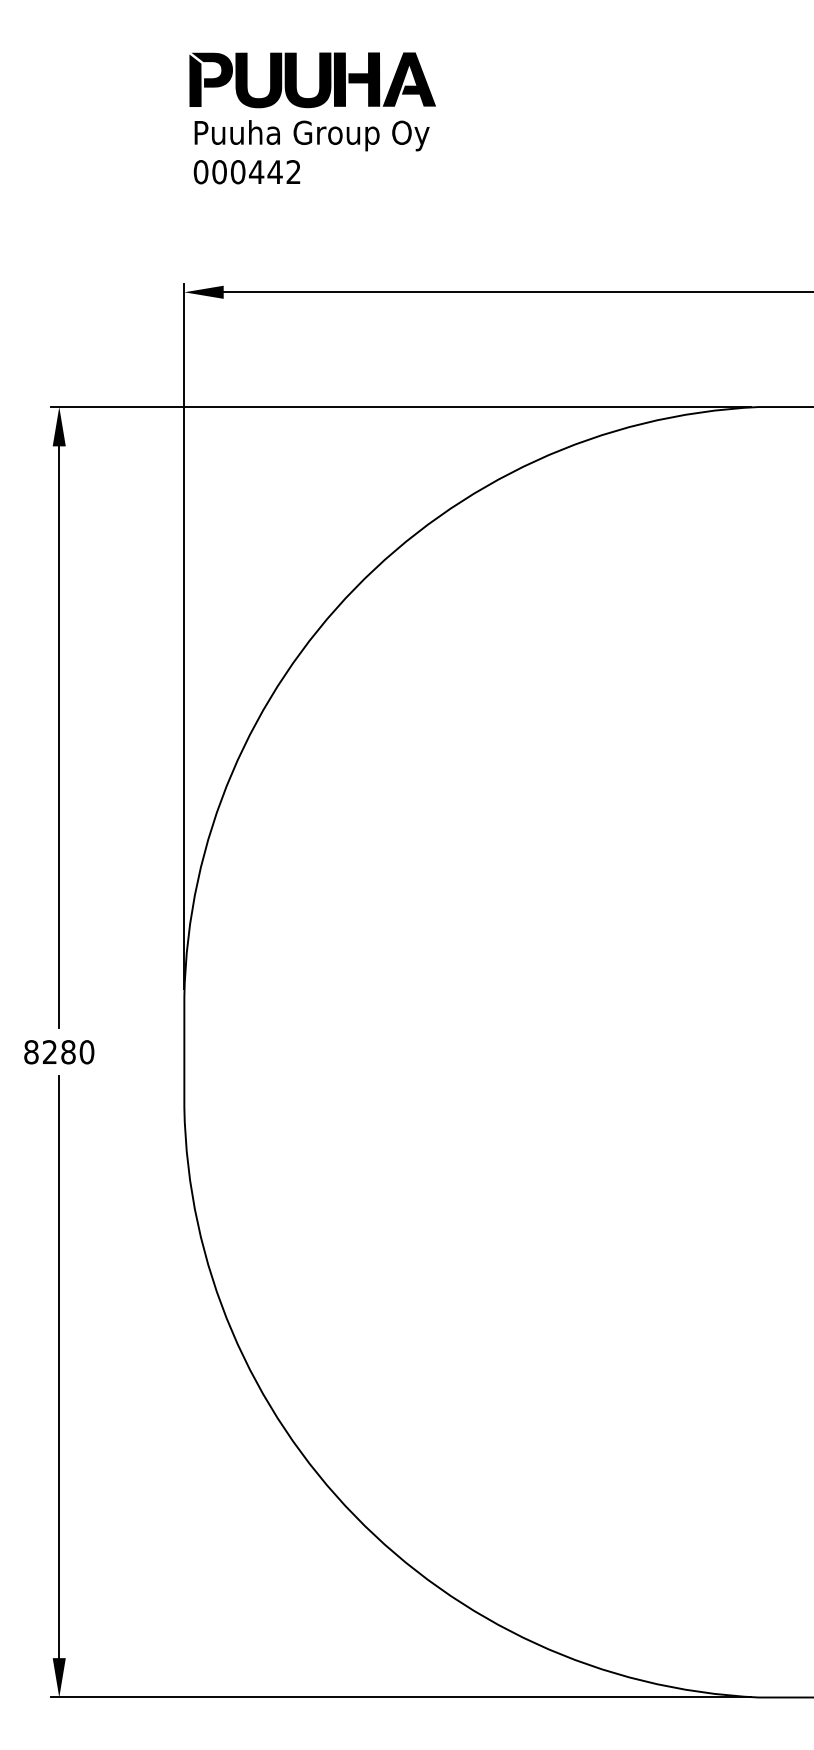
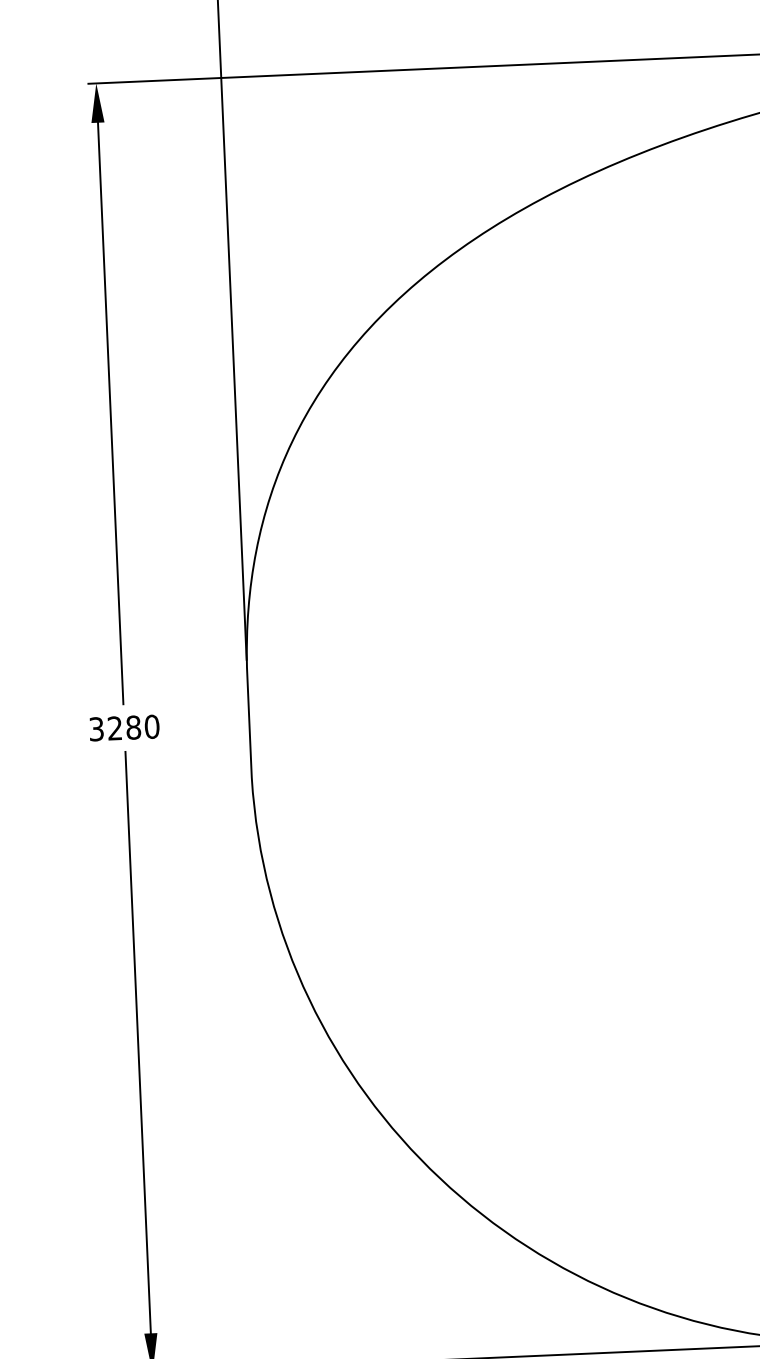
text: (31, 1052) -> (96, 729), 8280 -> 3280

